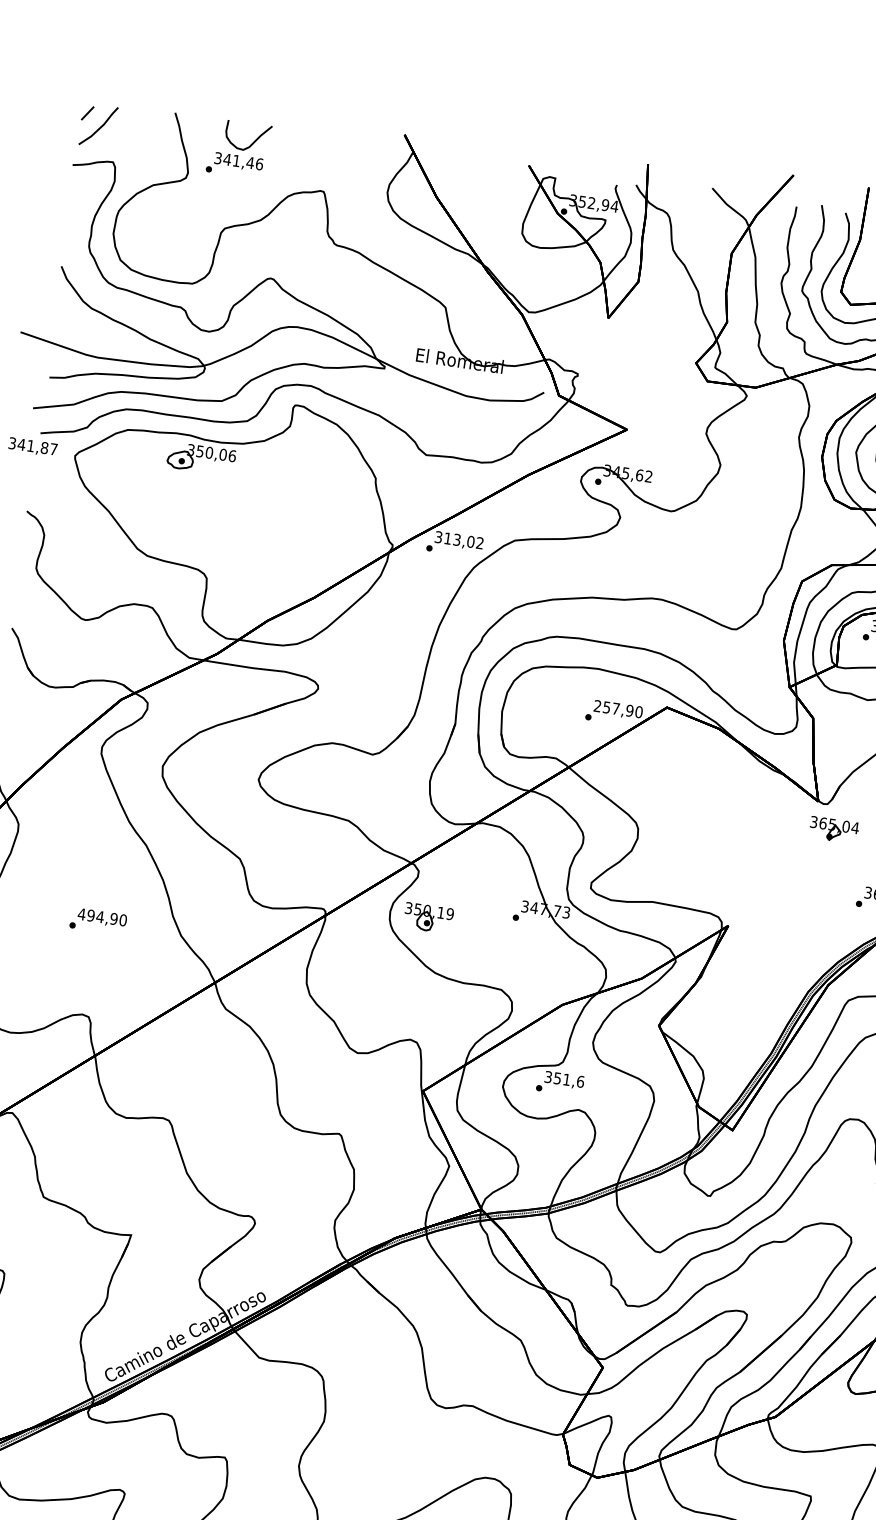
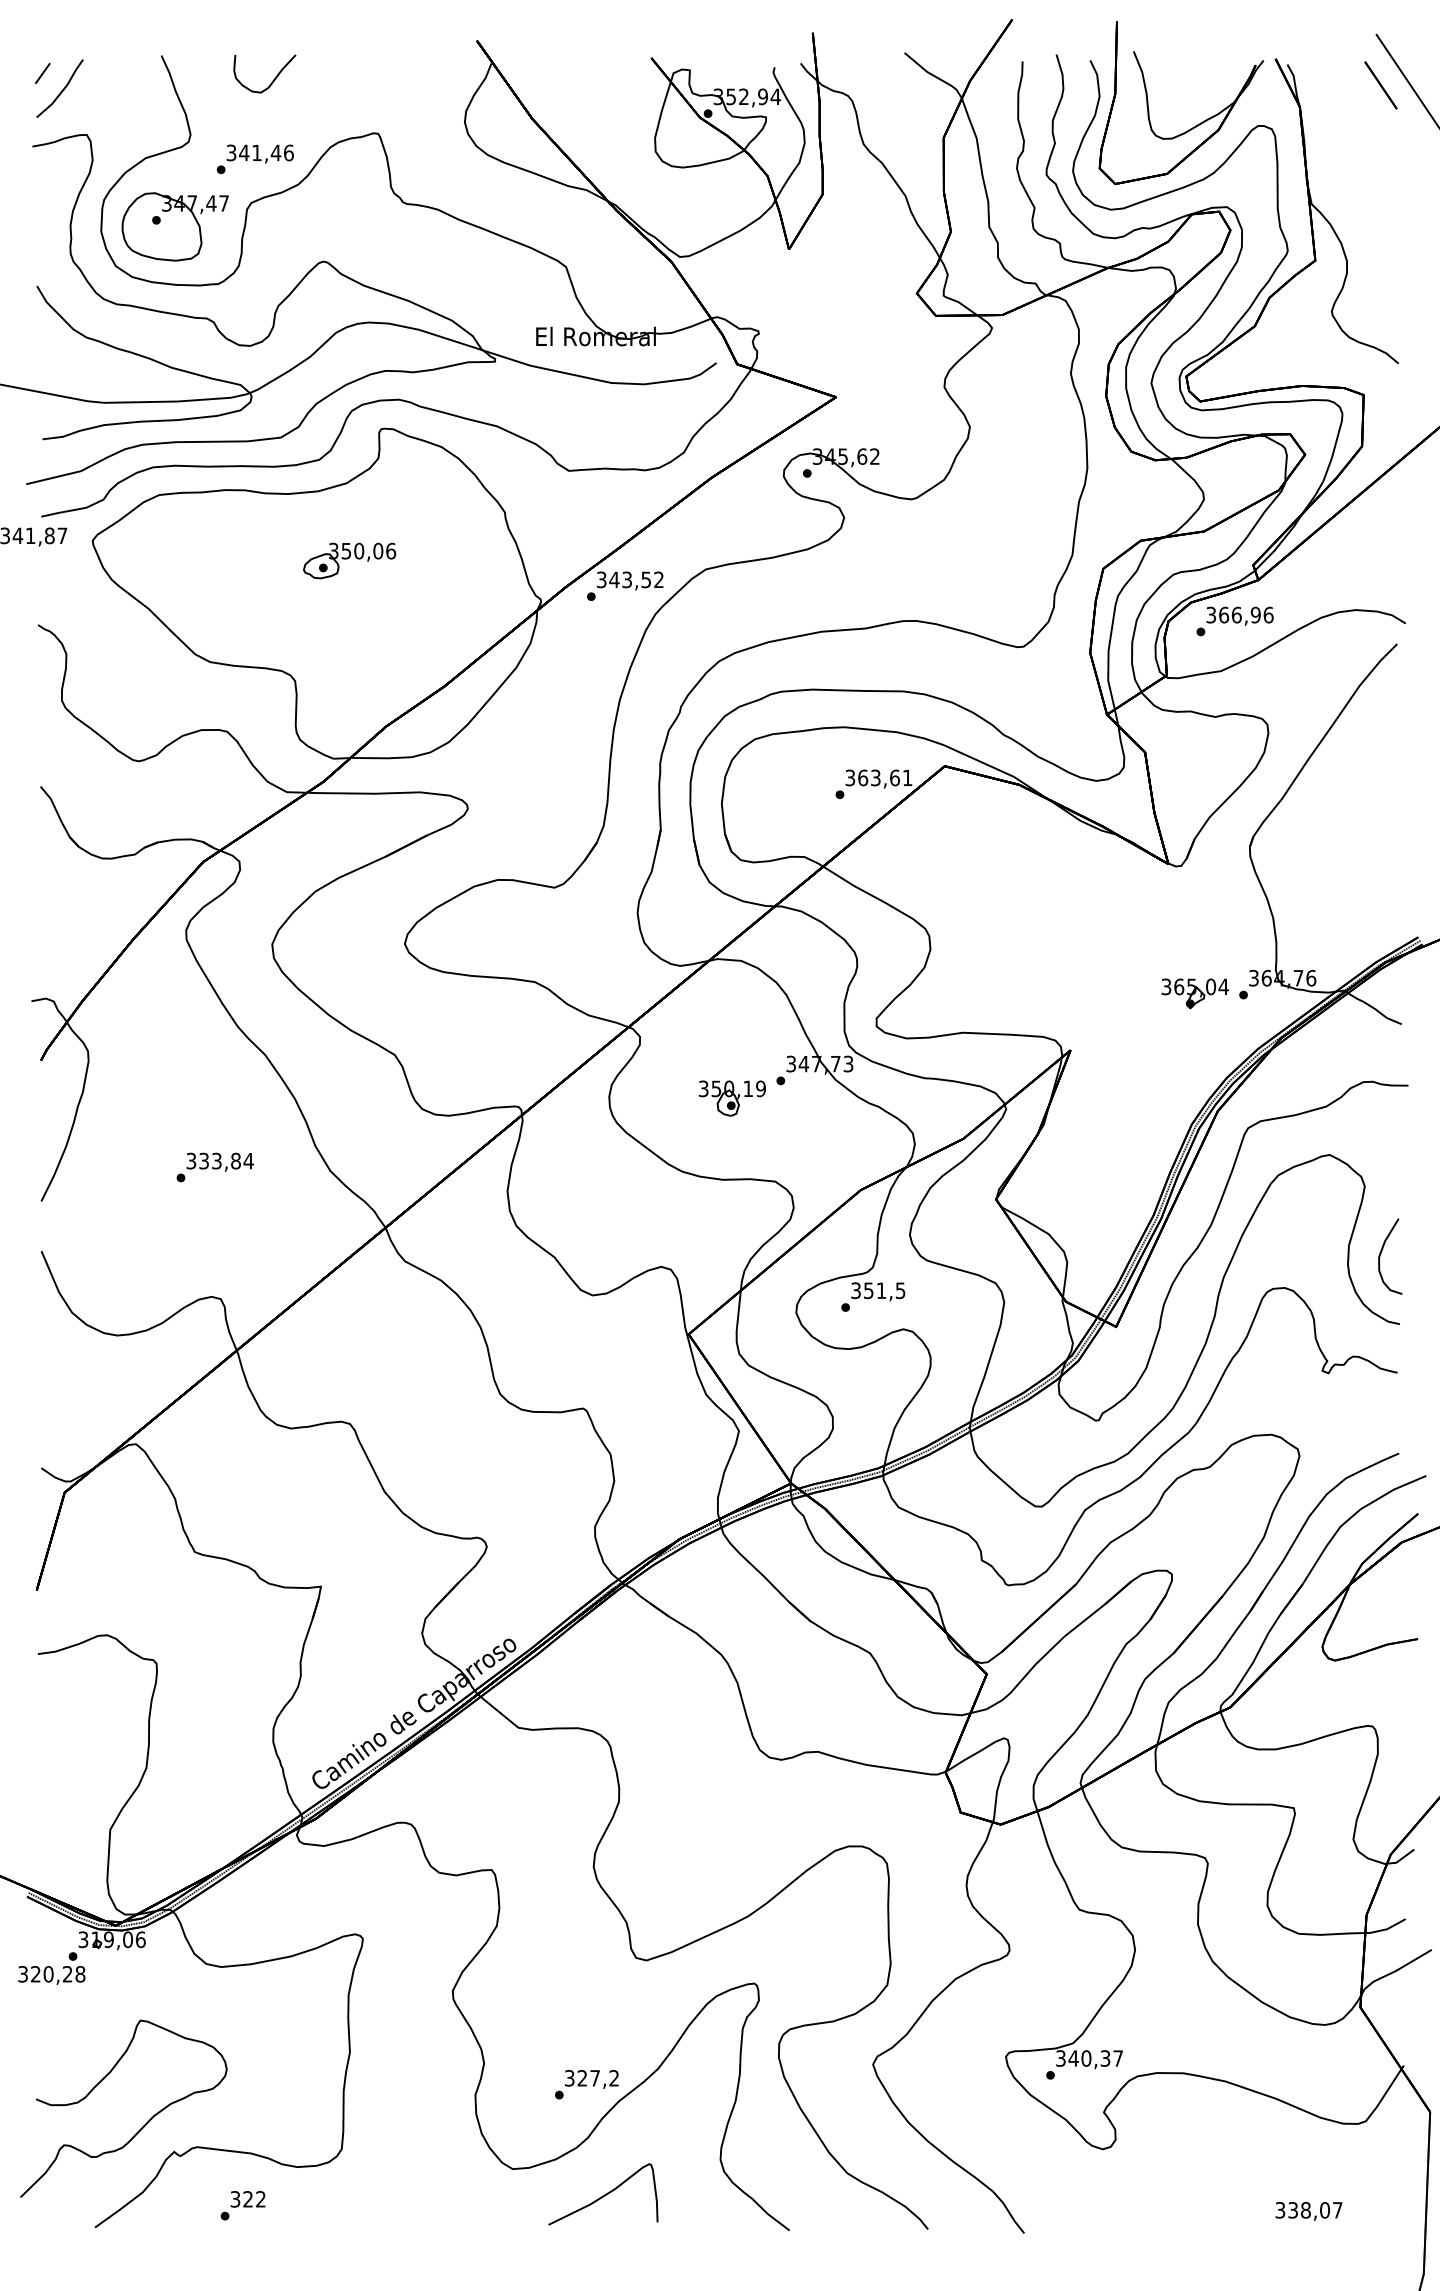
text: (234, 164) -> (254, 158), moved
part: (166, 237) -> (174, 226), added
part: (201, 458) -> (349, 560), moved
text: (459, 539) -> (630, 579), 313,02 -> 343,52
text: (618, 708) -> (878, 777), 257,90 -> 363,61
part: (833, 829) -> (1194, 993), moved
text: (102, 916) -> (219, 1160), 494,90 -> 333,84
part: (428, 918) -> (732, 1098), moved
text: (580, 1081) -> (900, 1290), 351,6 -> 351,5

